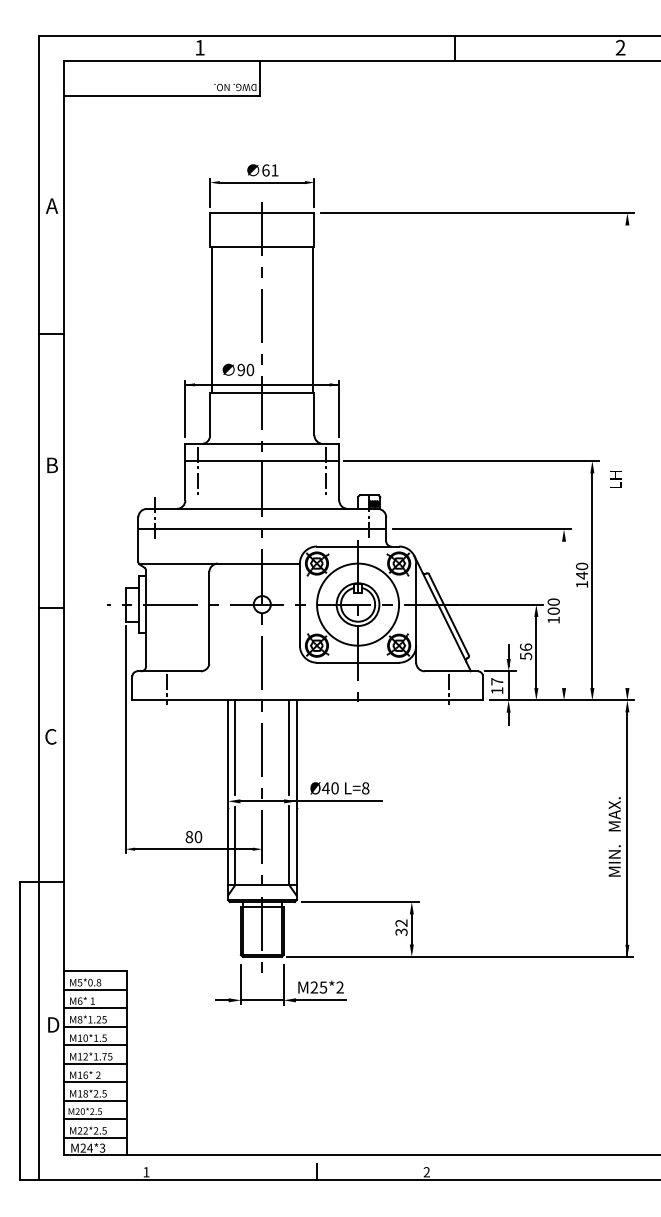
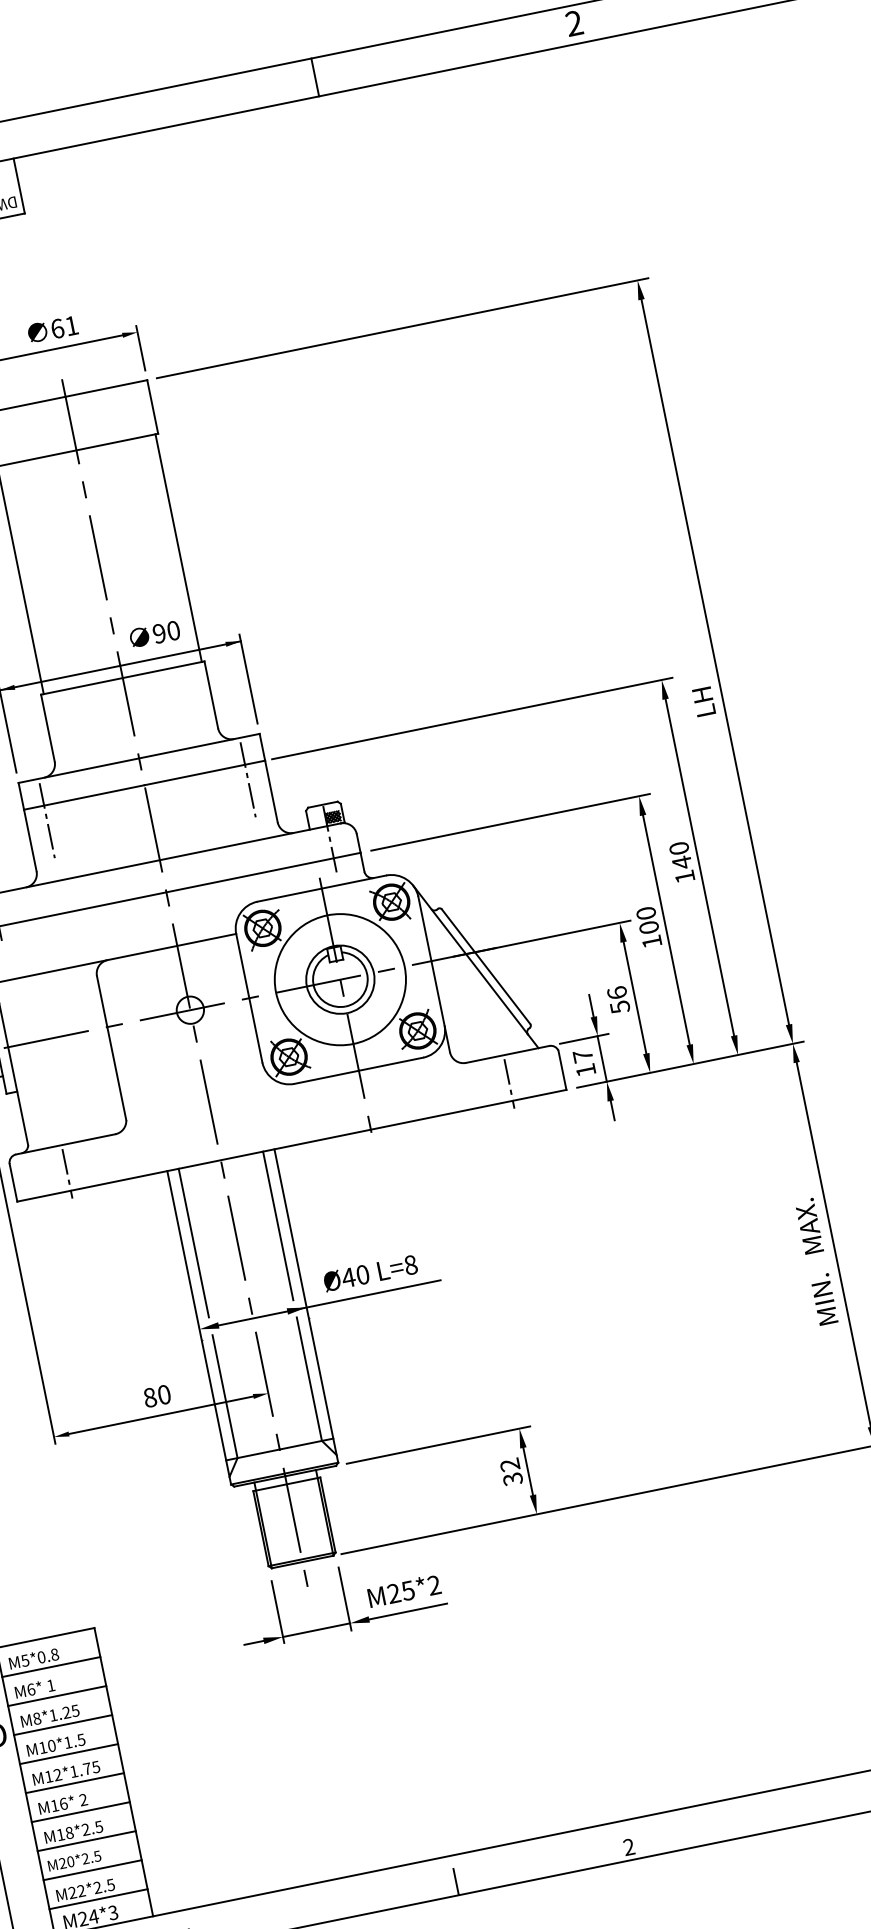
text: (238, 369) -> (154, 633), moved
line: (627, 454) -> (714, 658), added
line: (564, 614) -> (667, 929), added

